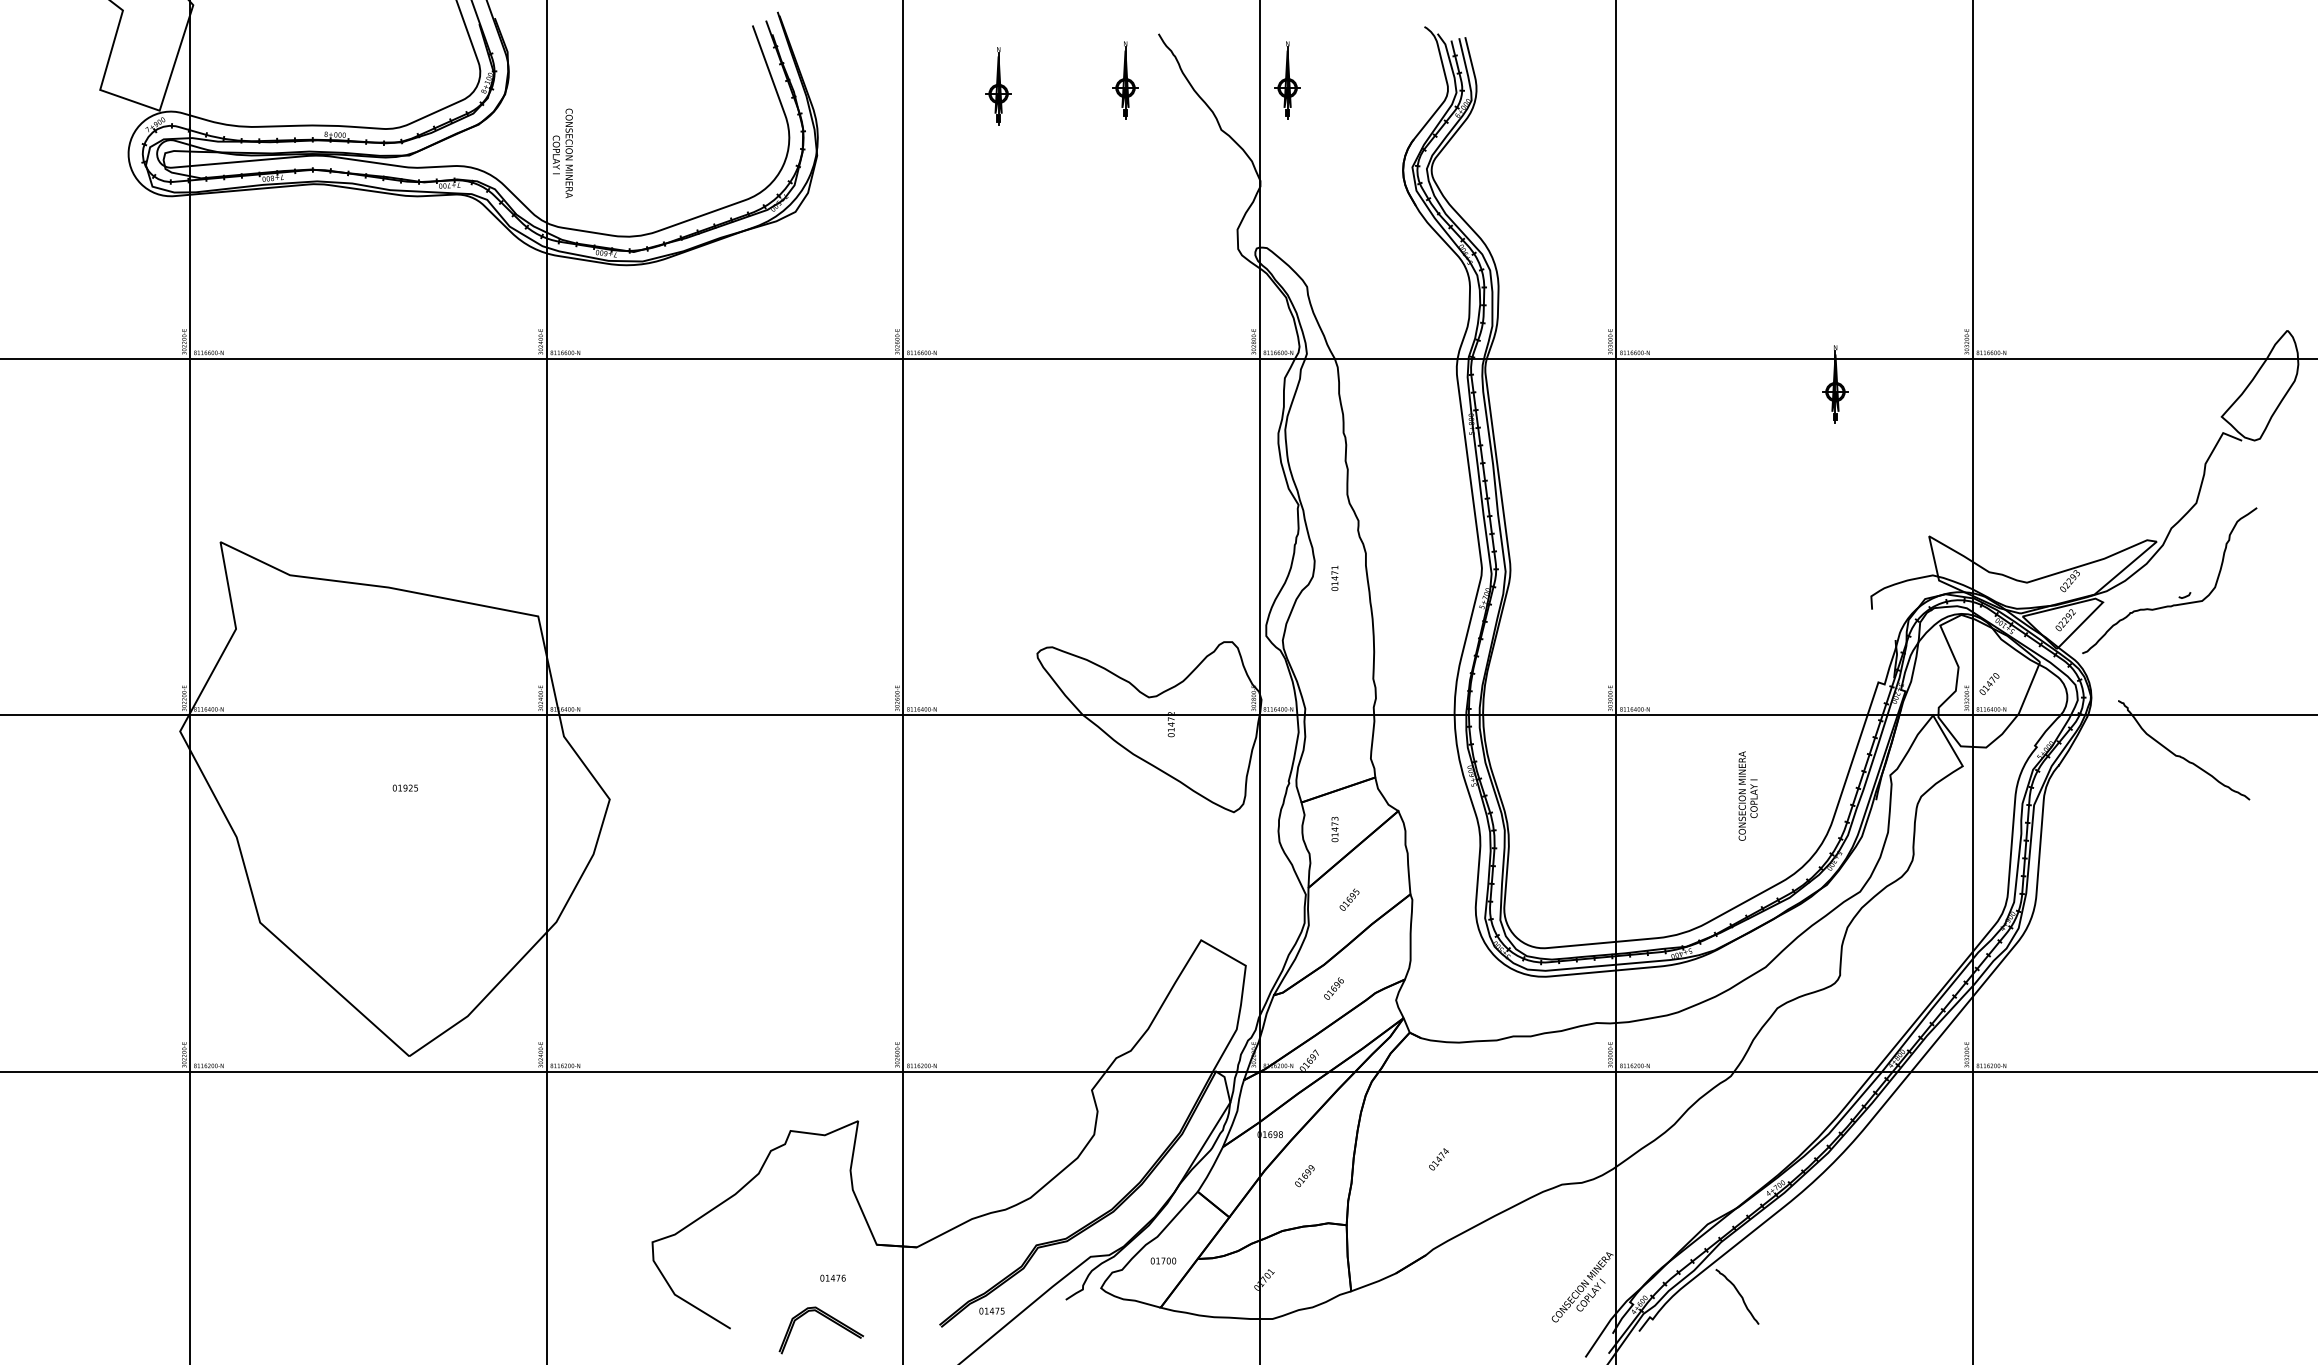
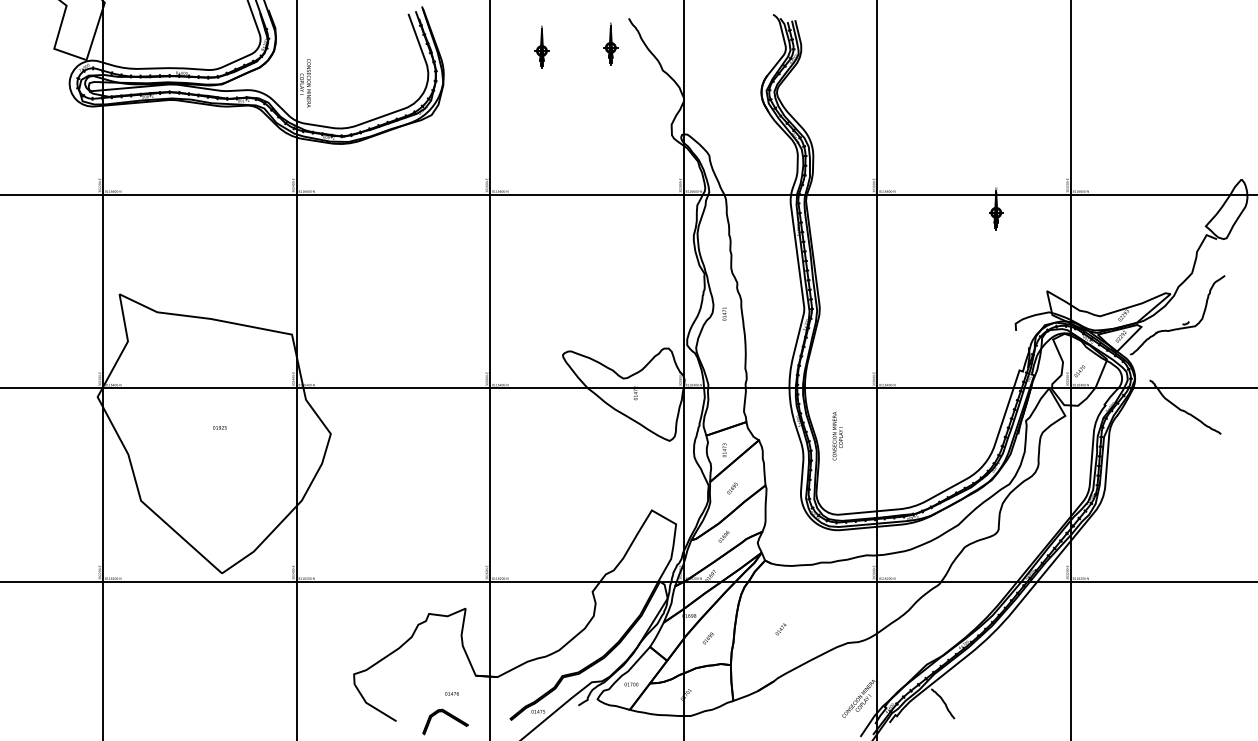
part: (1287, 80) -> (698, 43), removed
text: (1747, 796) -> (837, 436), moved

